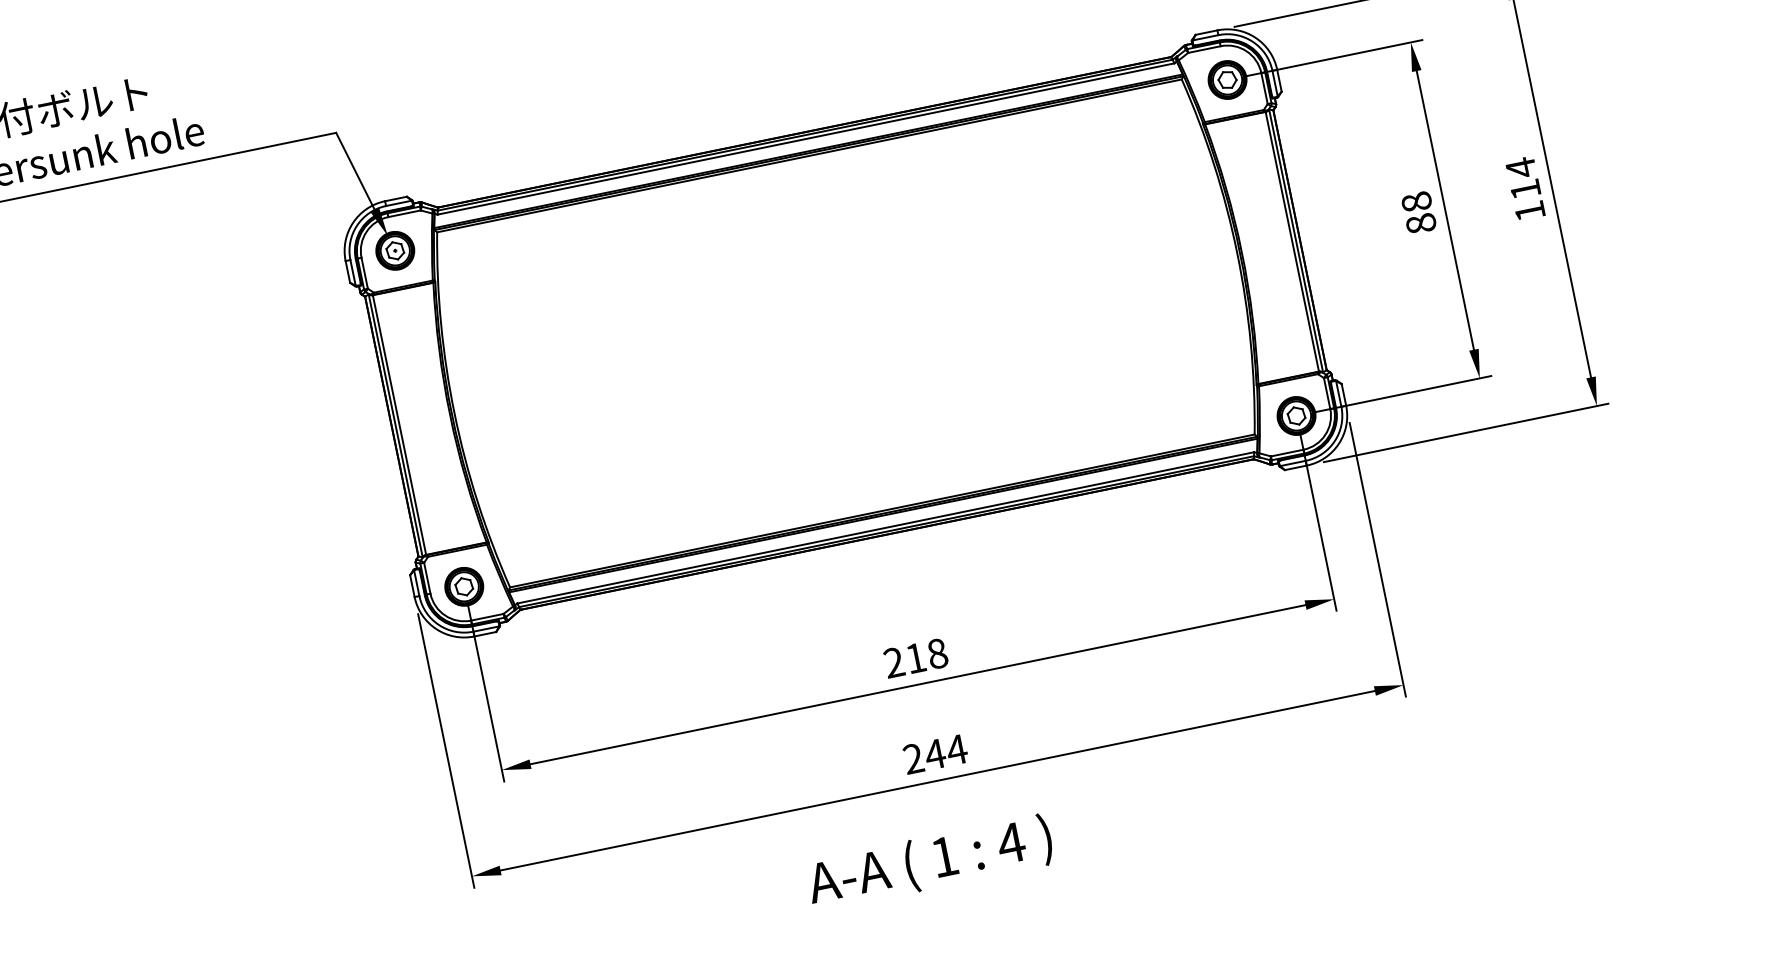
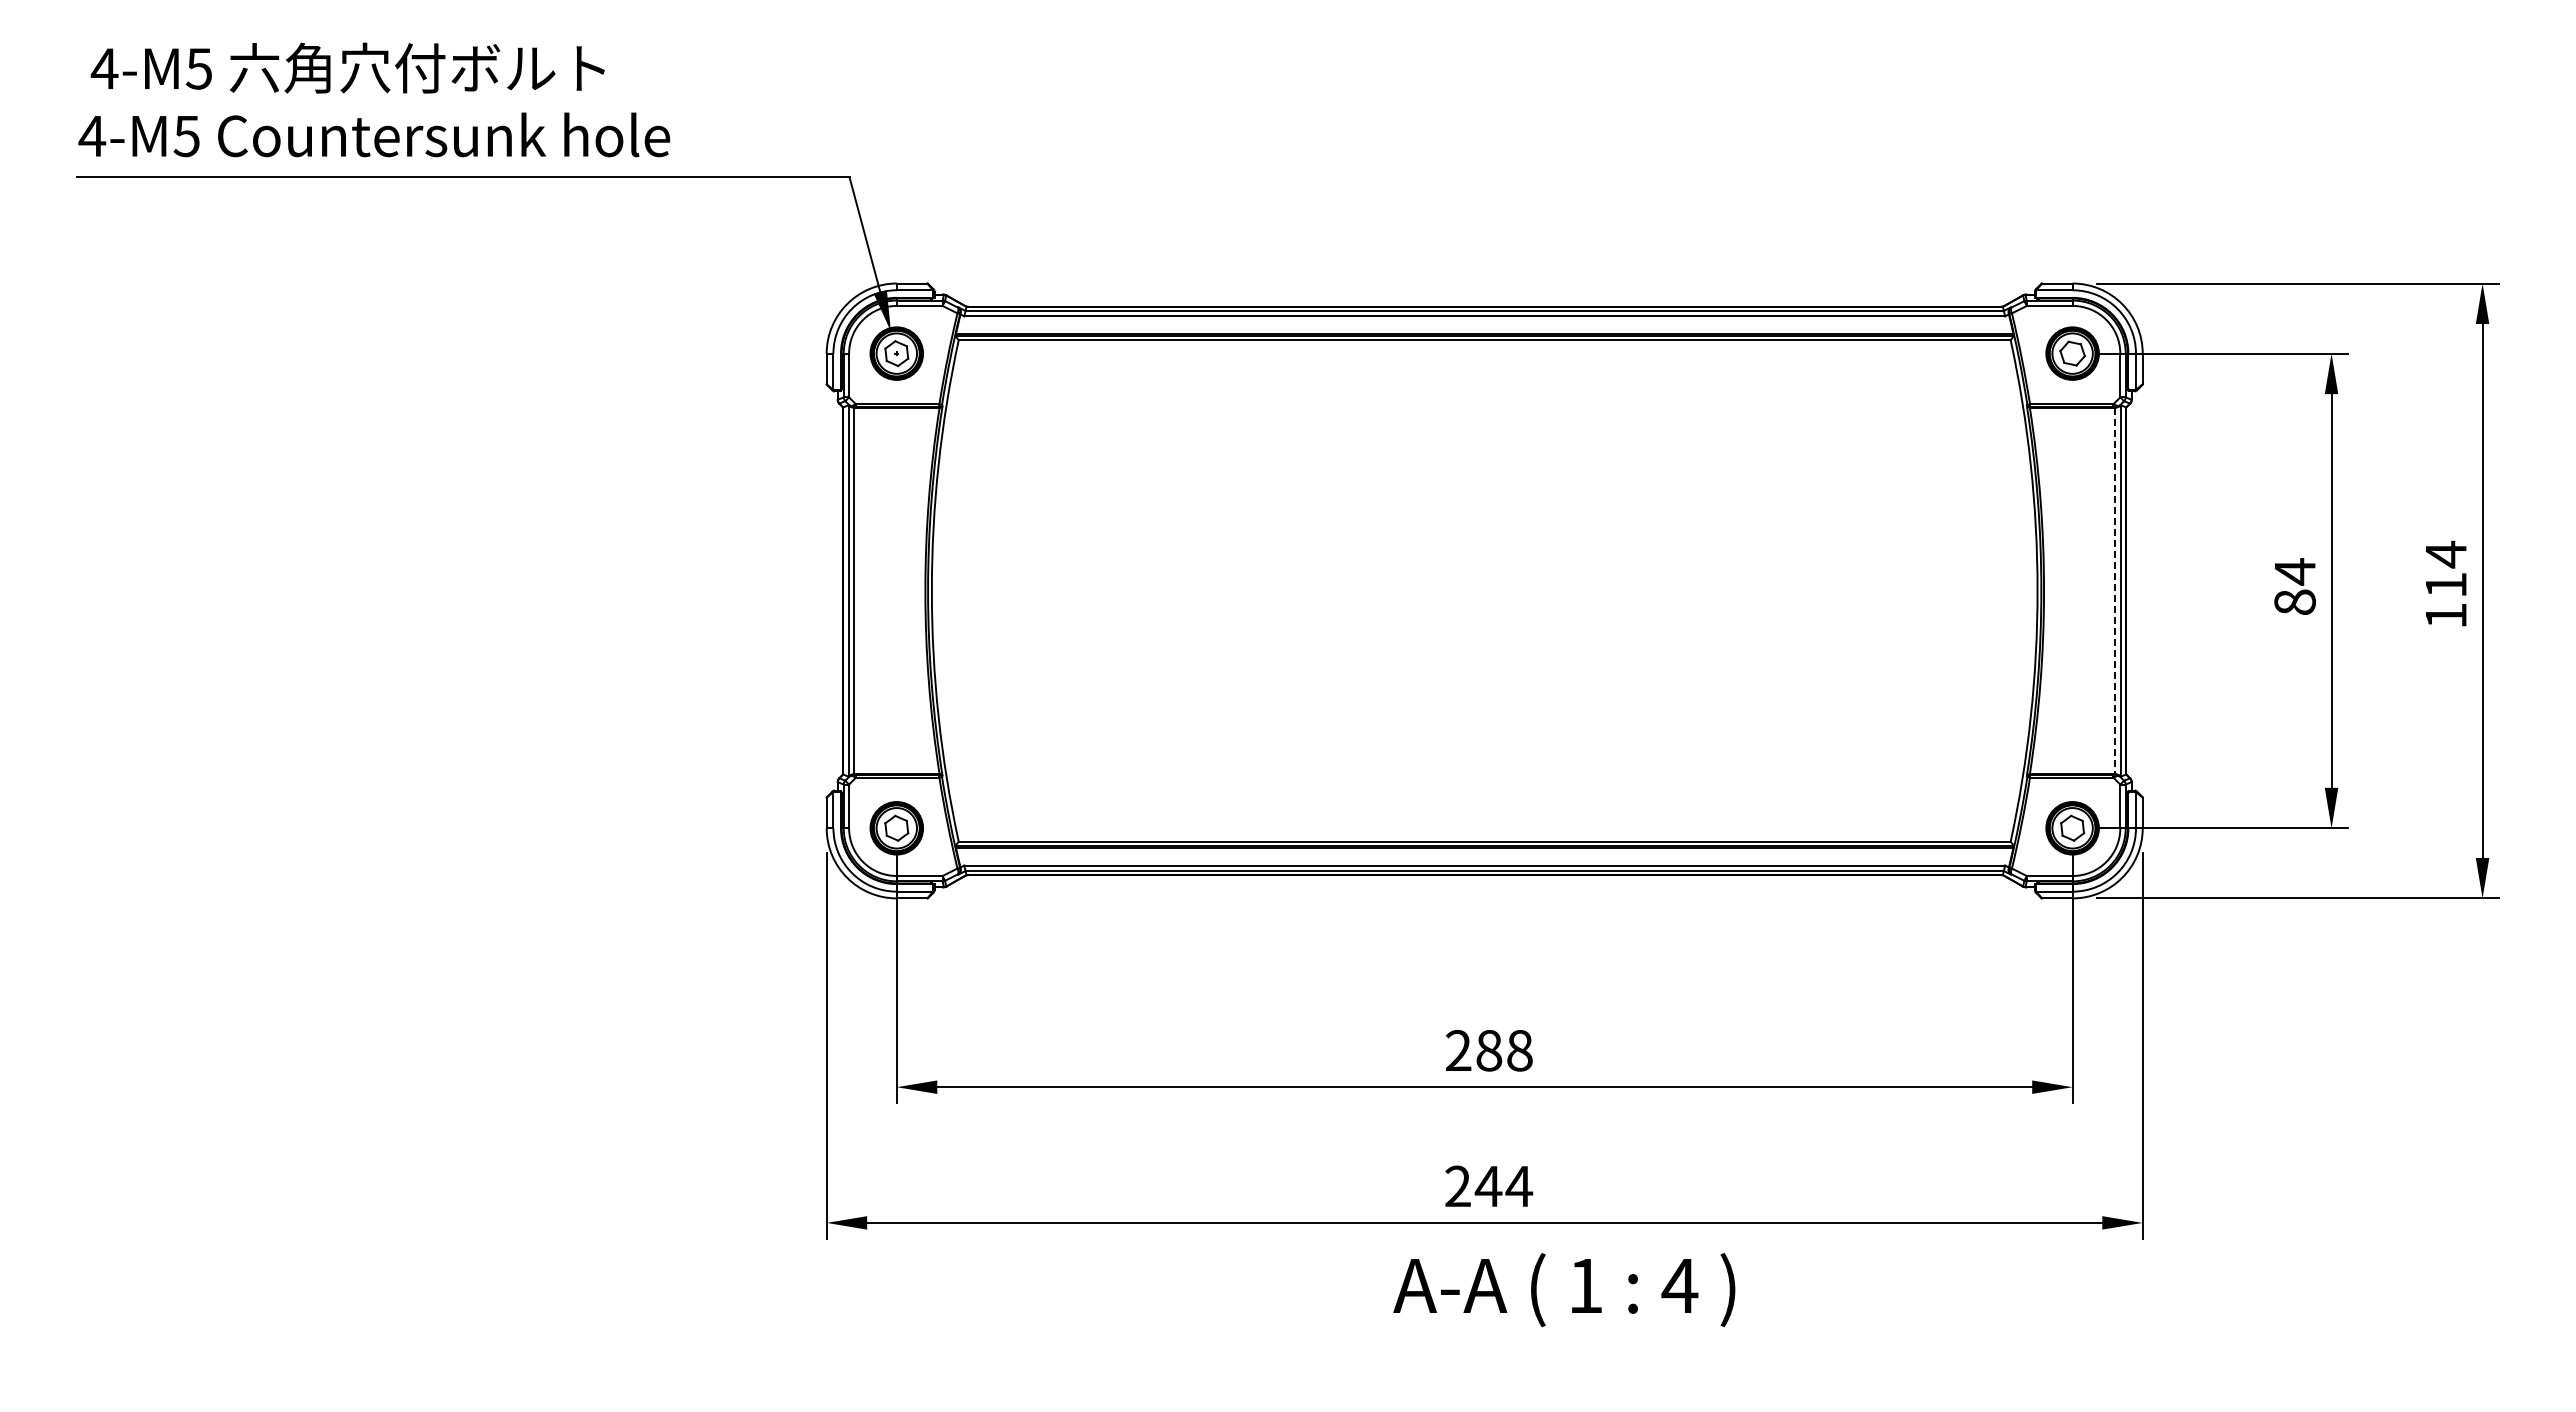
text: (1416, 201) -> (2294, 571), 88 -> 84
line: (1292, 242) -> (2115, 591), solid -> dashed
text: (916, 658) -> (1489, 1050), 218 -> 288
text: (930, 863) -> (1564, 1290), moved

